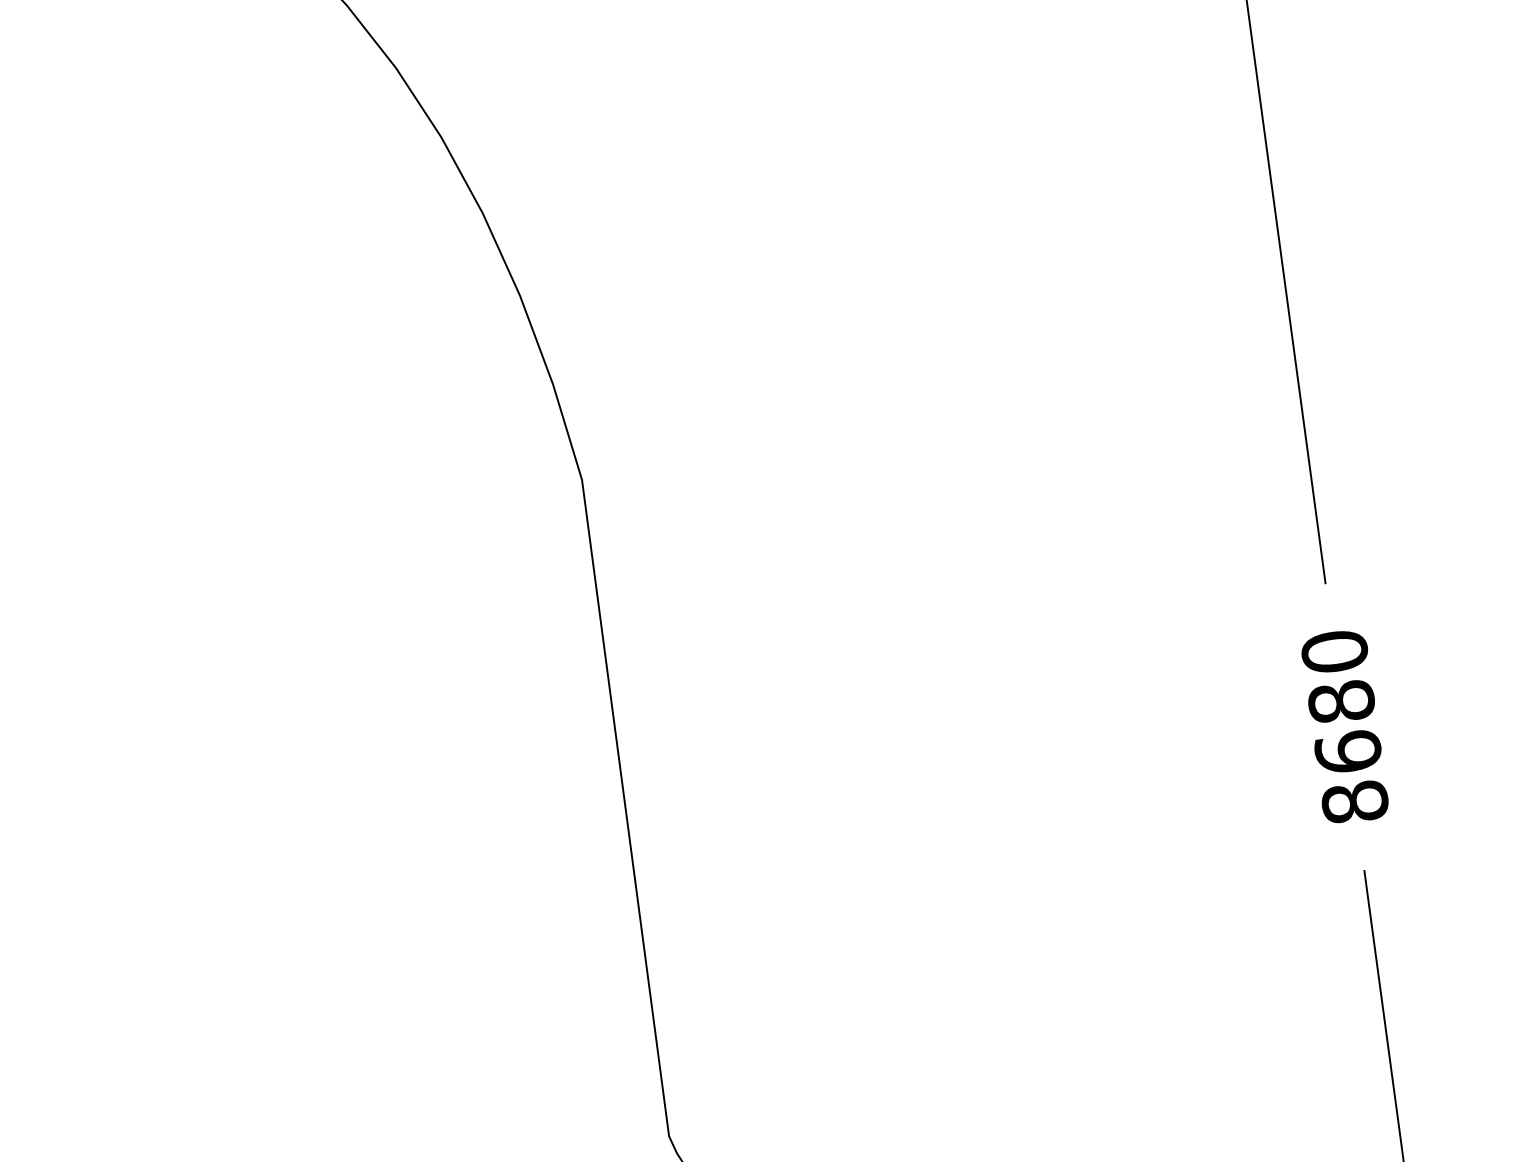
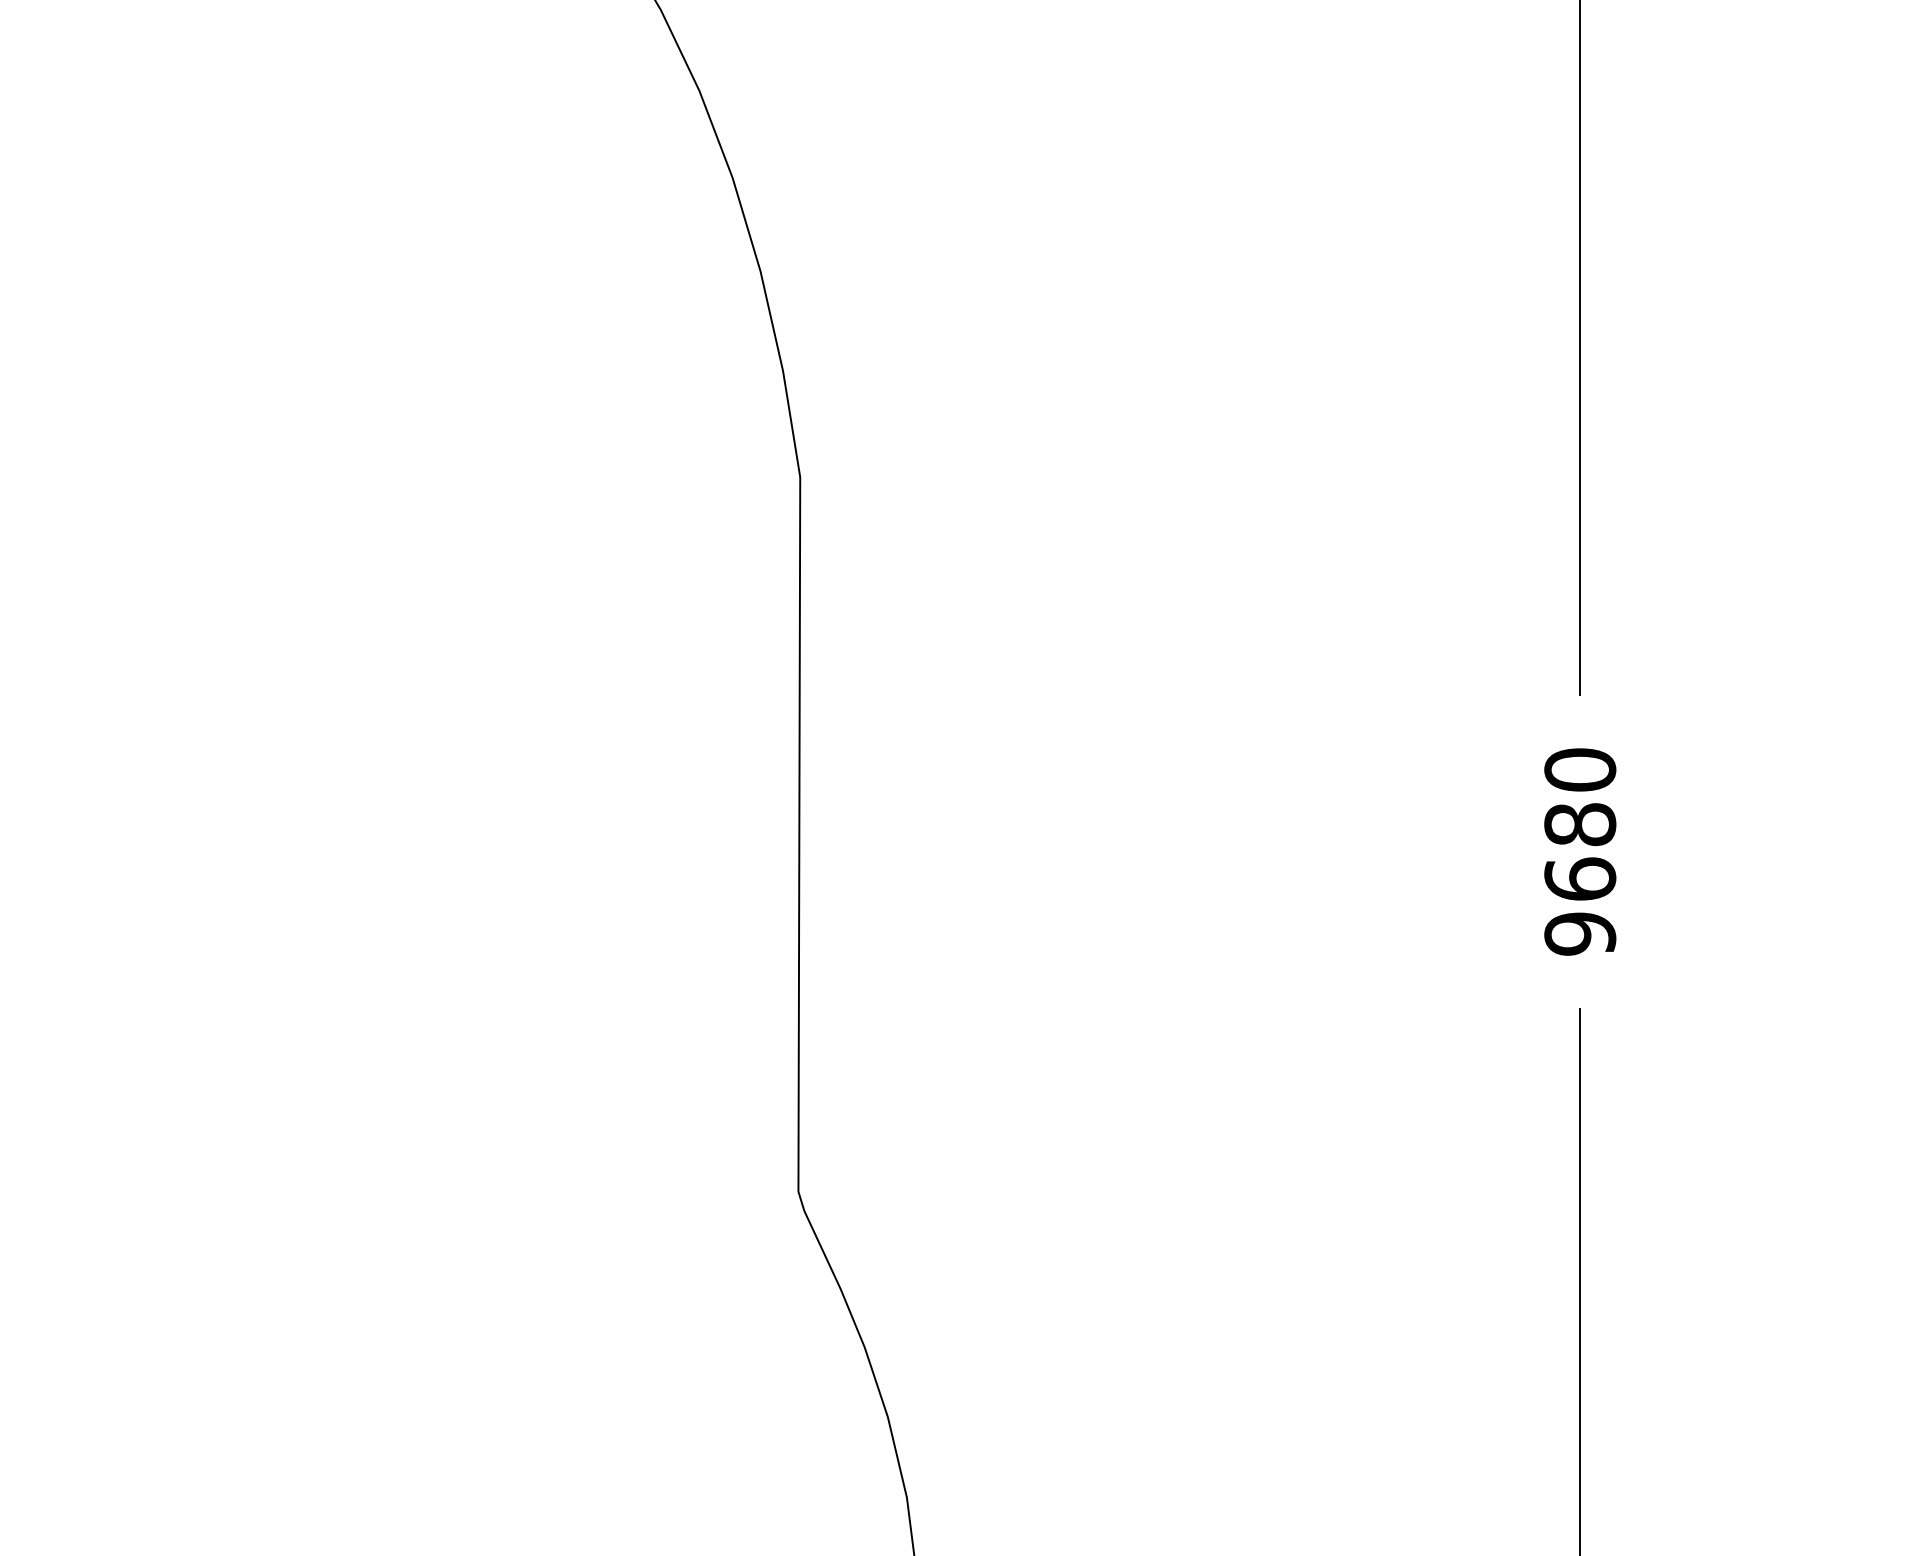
text: (1355, 801) -> (1580, 933), 8680 -> 9680

